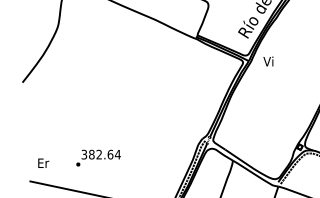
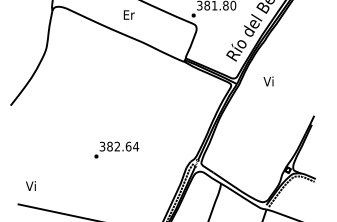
text: (268, 61) -> (268, 81), moved
text: (98, 157) -> (116, 149), moved
text: (43, 162) -> (31, 185), Er -> Vi

